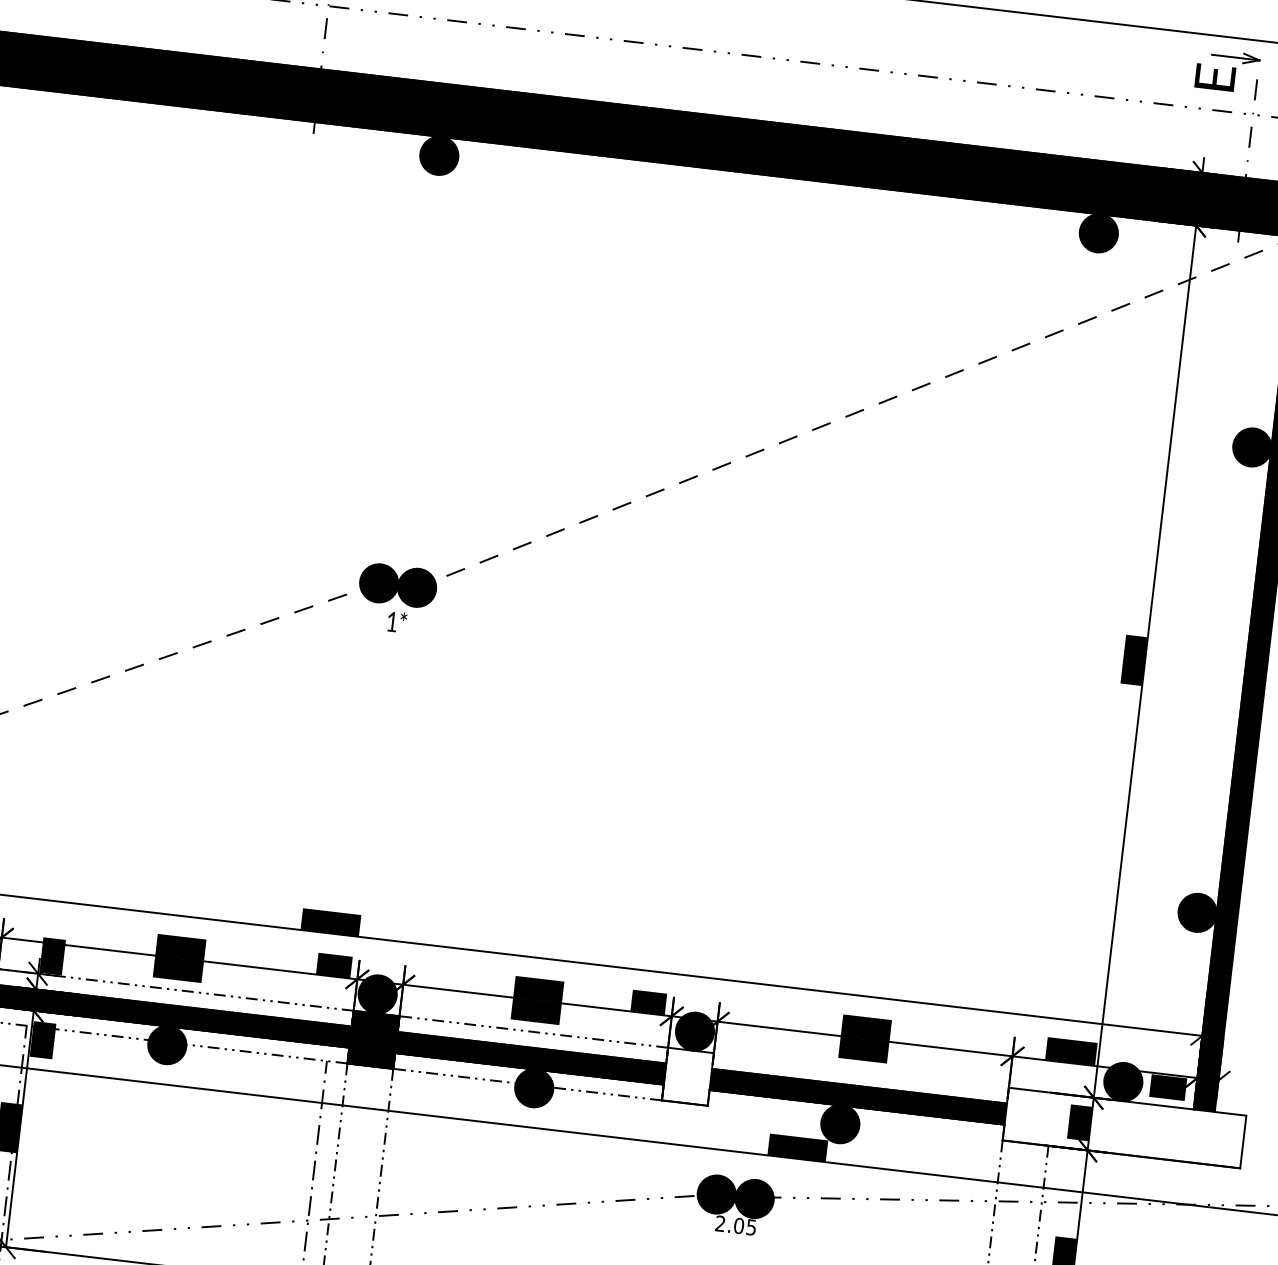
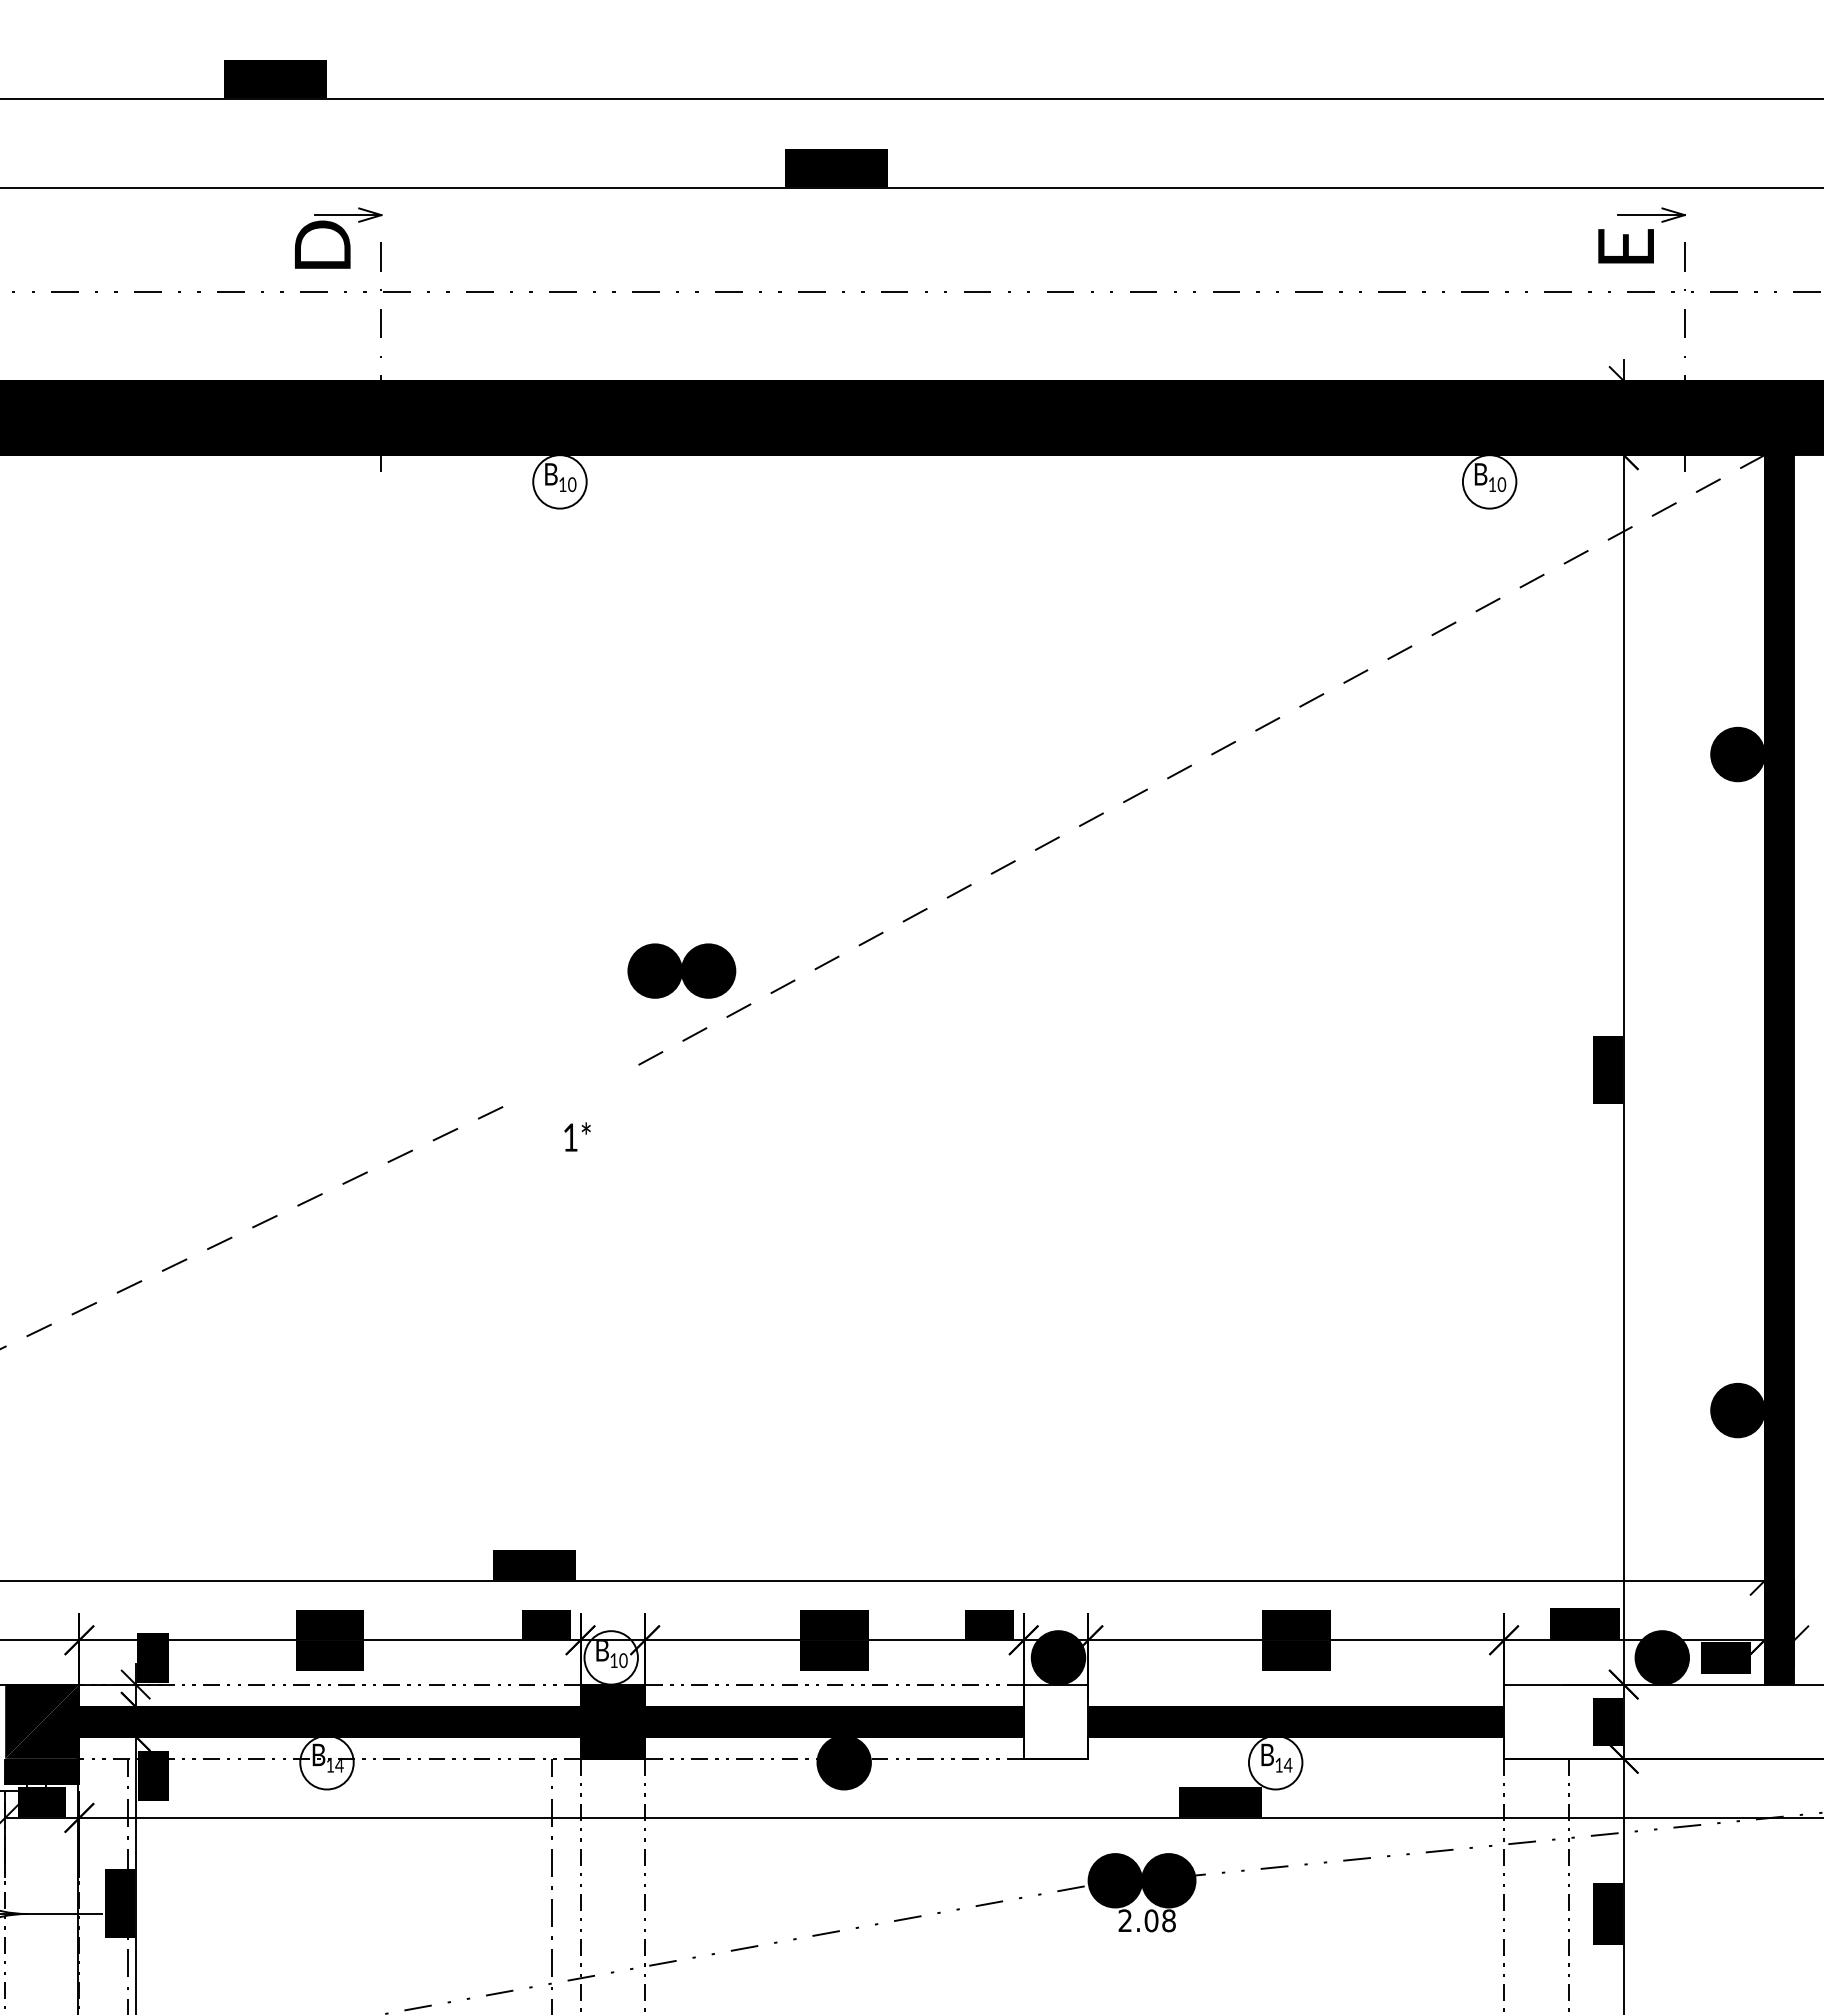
fill: (439, 155) -> (559, 481), removed
fill: (1098, 233) -> (1489, 481), removed
part: (397, 585) -> (681, 970), moved
fill: (377, 994) -> (610, 1657), removed
fill: (166, 1044) -> (326, 1762), removed
fill: (840, 1124) -> (1275, 1762), removed
text: (751, 1227) -> (1168, 1920), 2.05 -> 2.08

